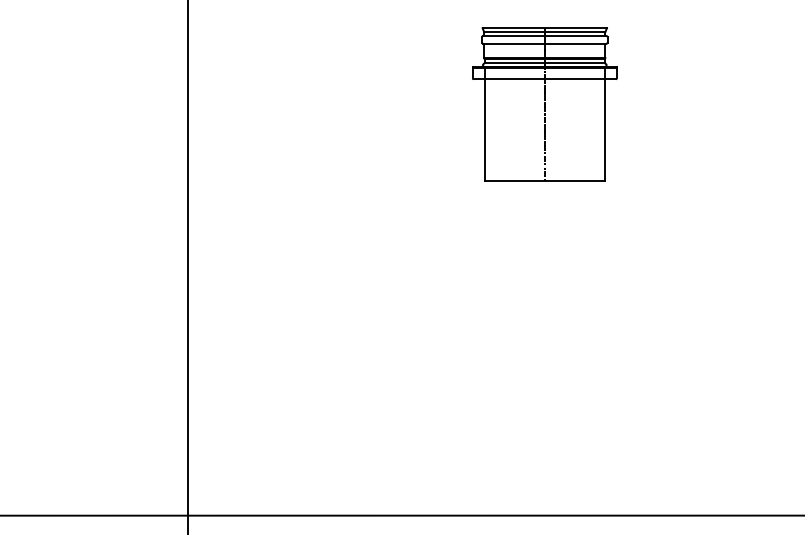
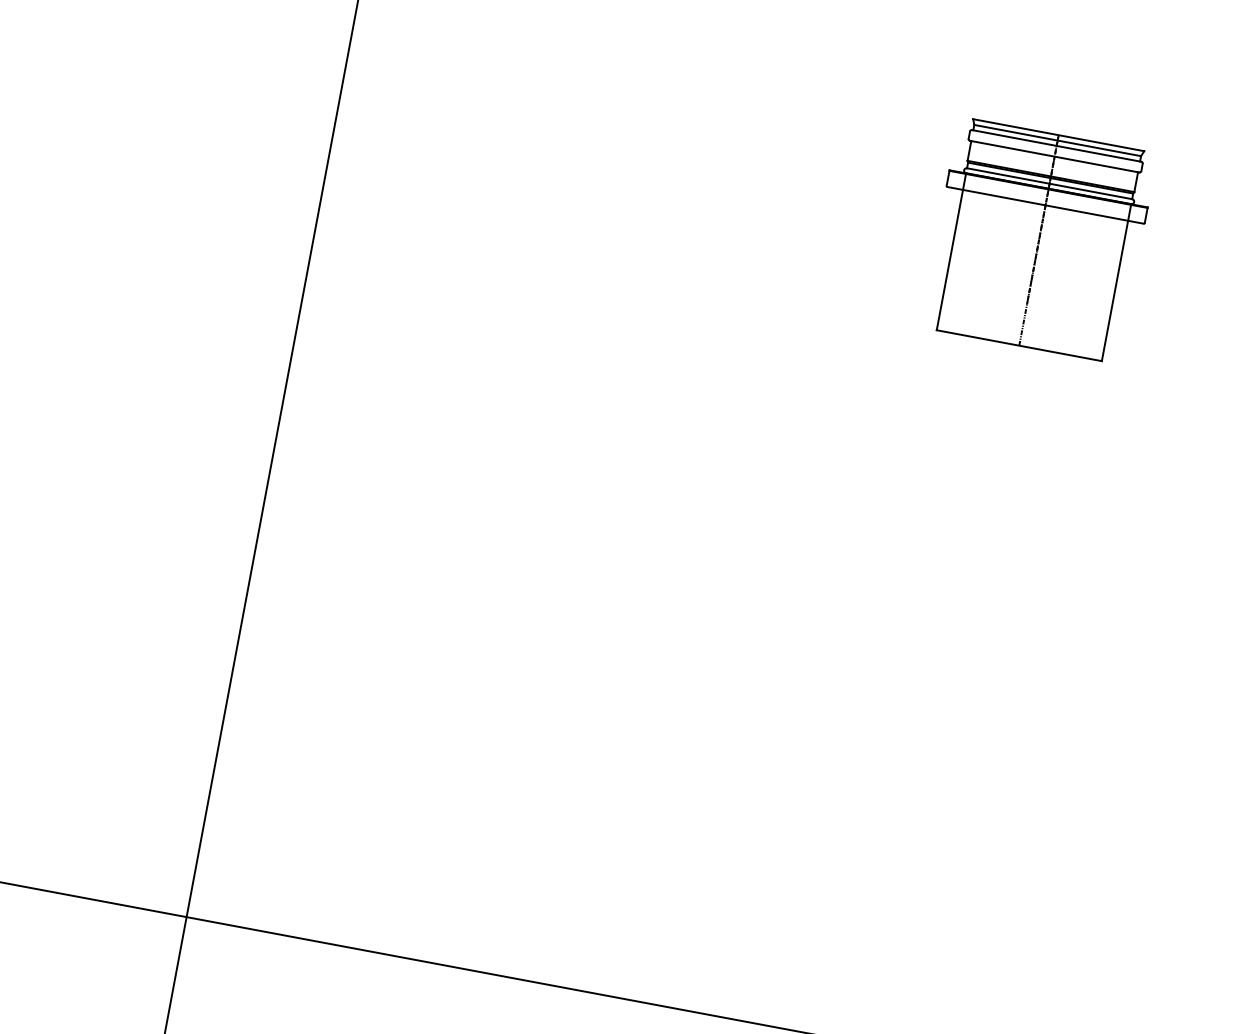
part: (544, 104) -> (1038, 240), size x0.7

